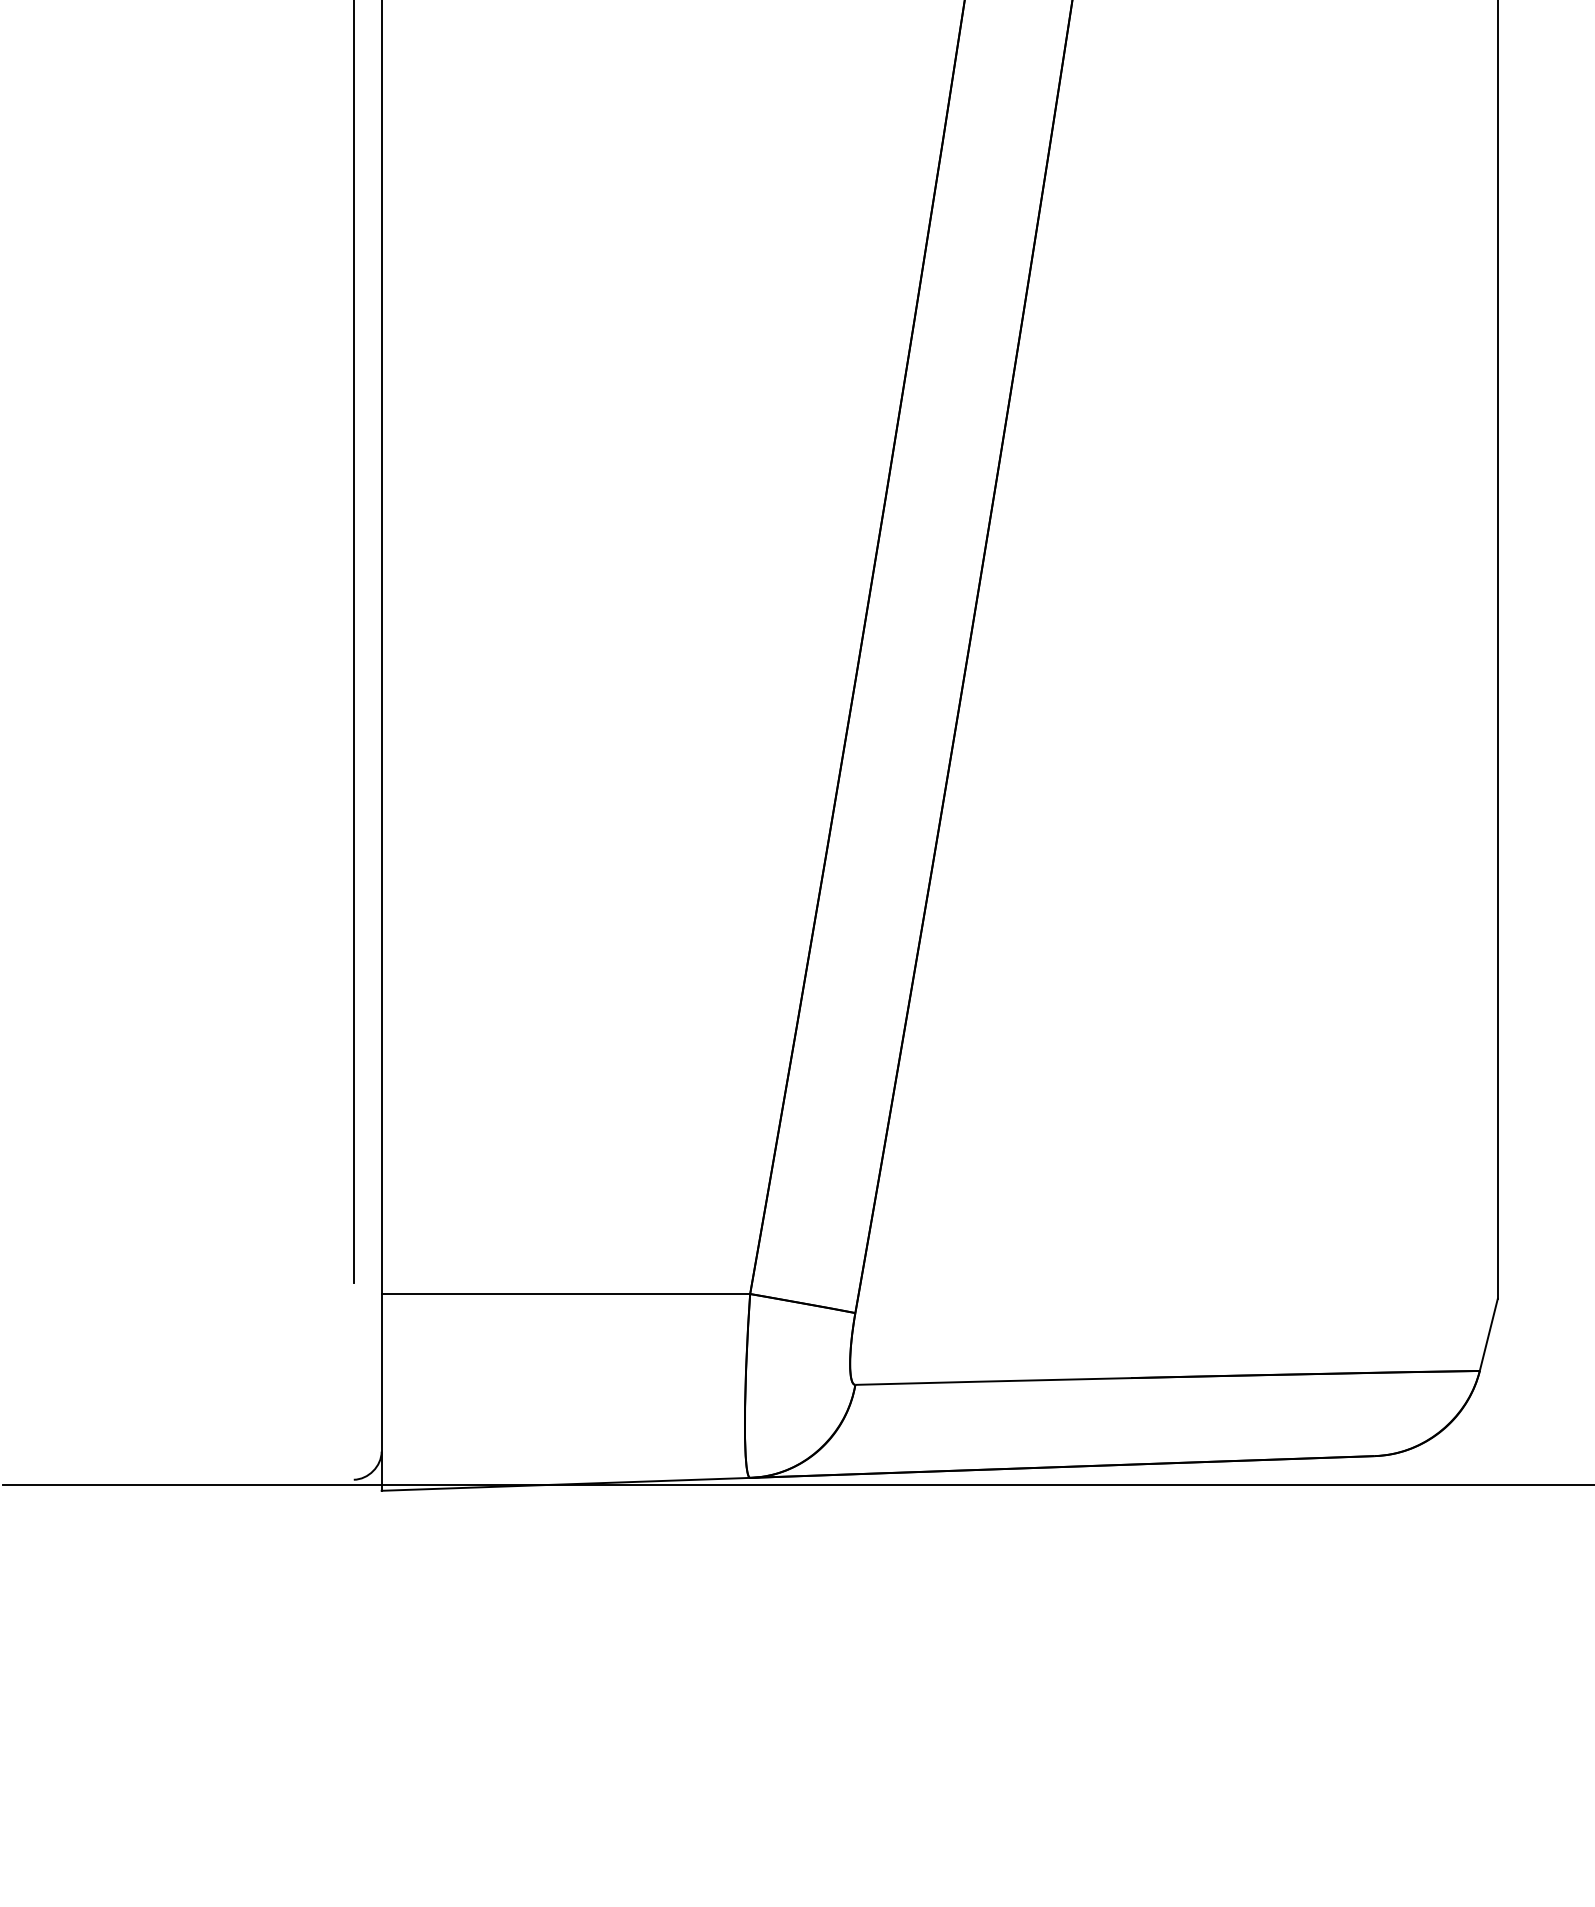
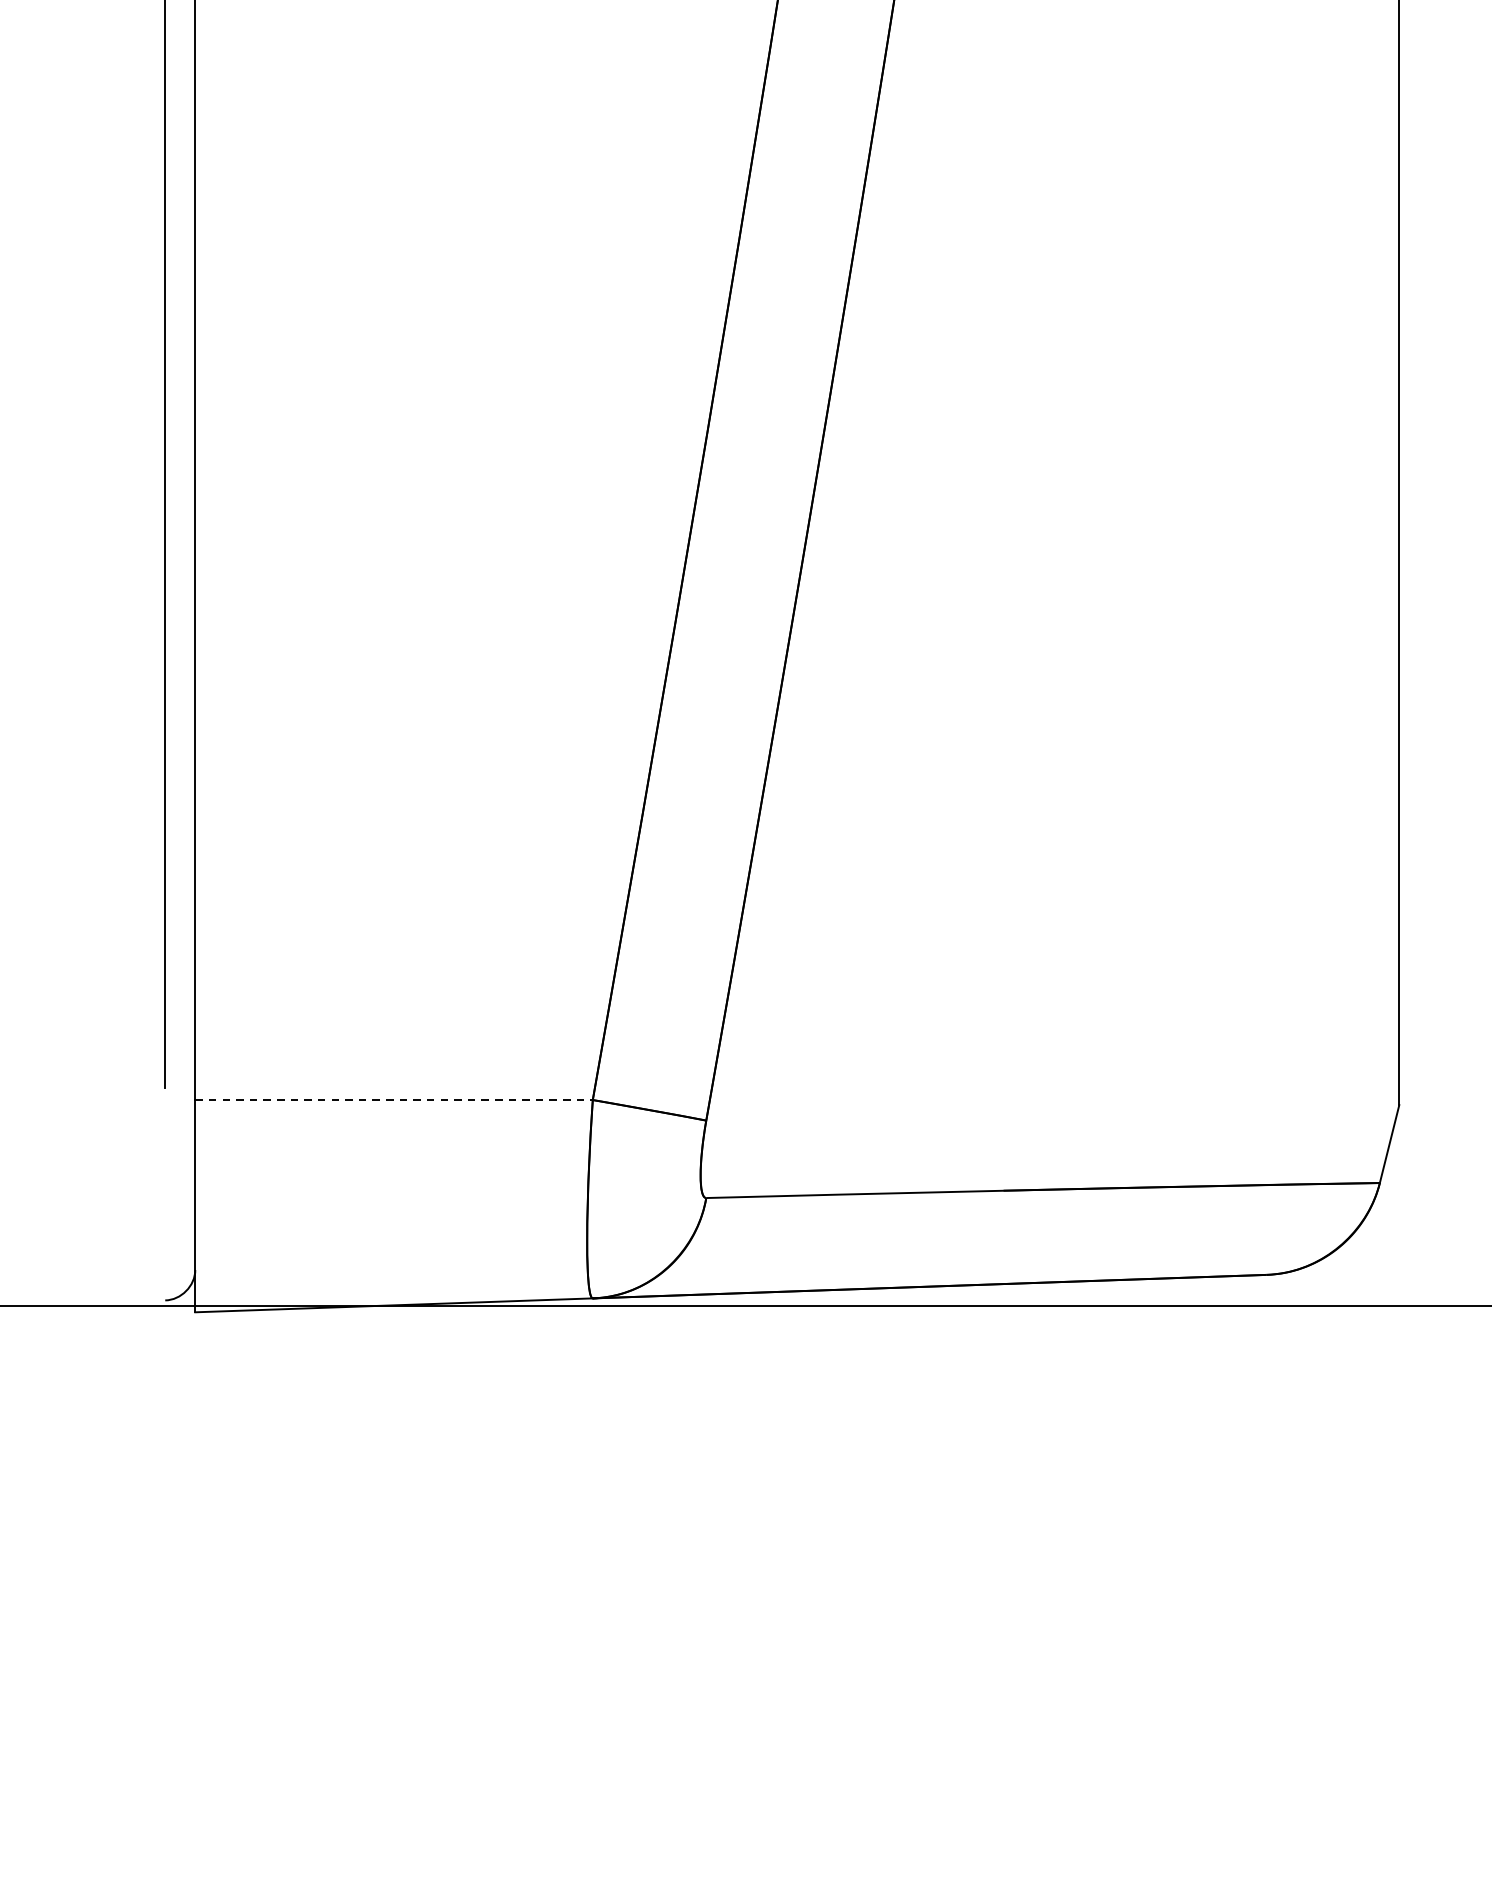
line: (566, 1294) -> (394, 1100), solid -> dashed

